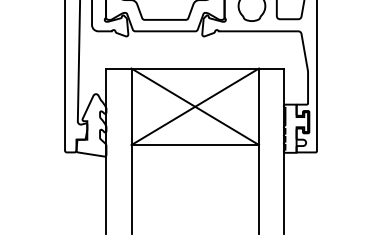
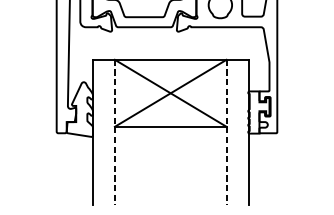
line: (131, 151) -> (114, 132), solid -> dashed
line: (258, 151) -> (226, 132), solid -> dashed

